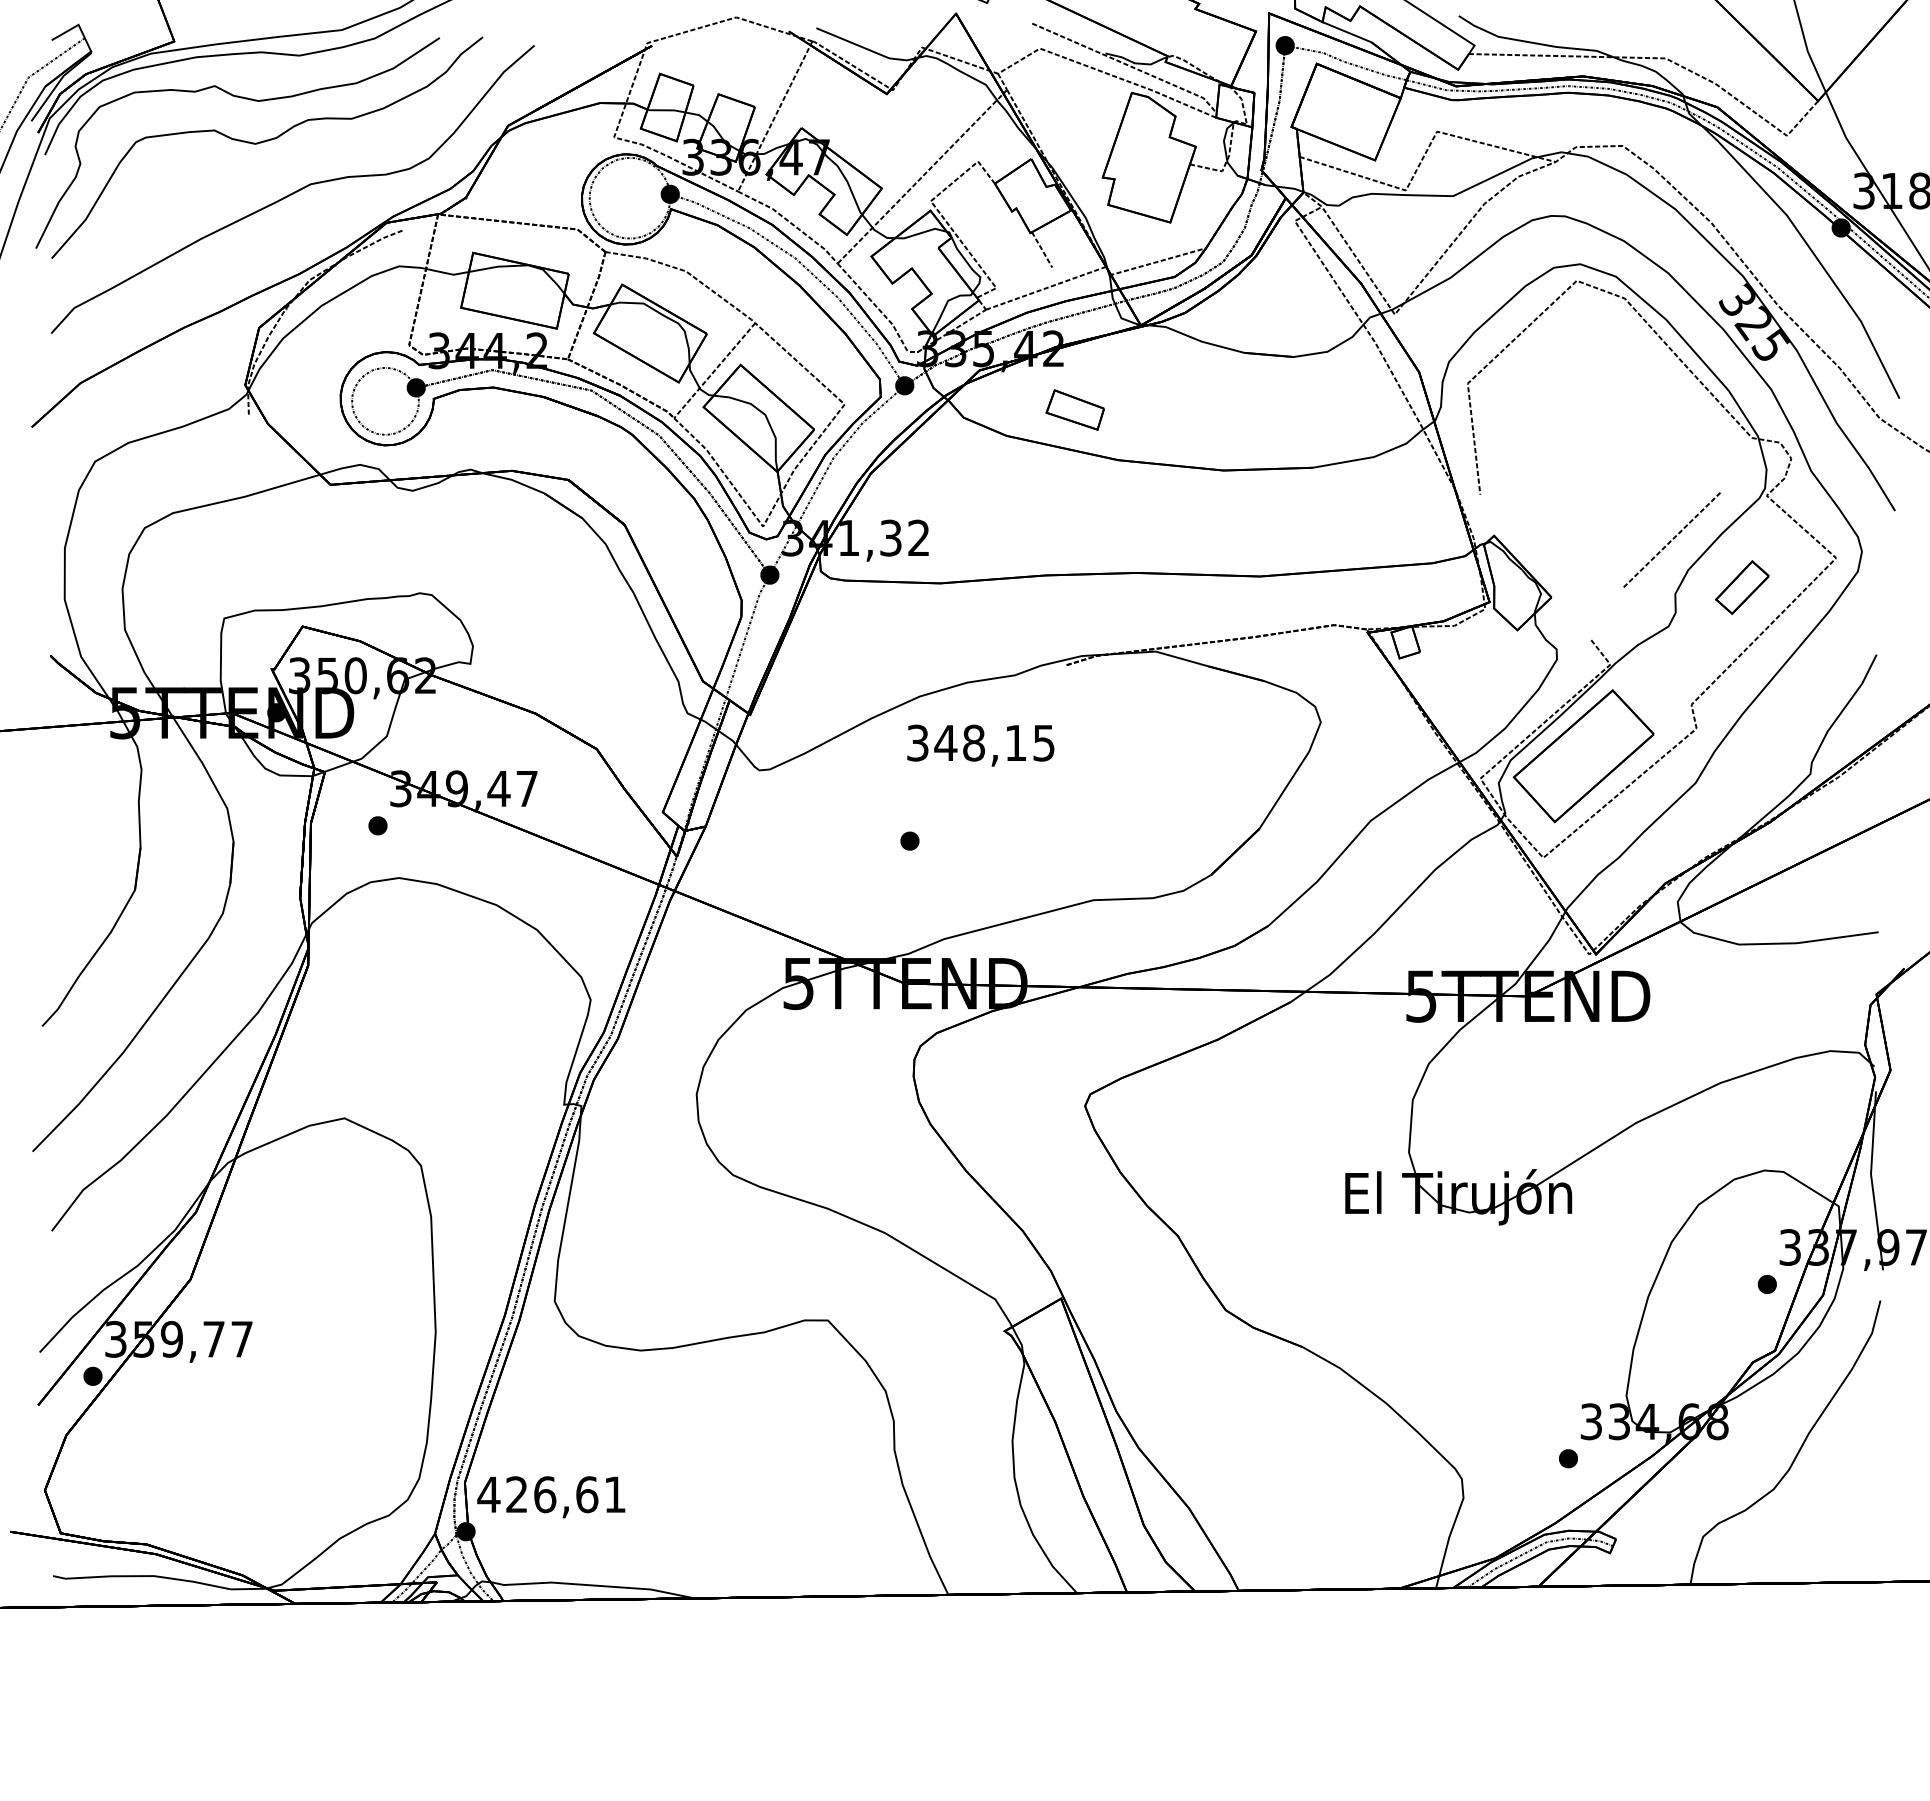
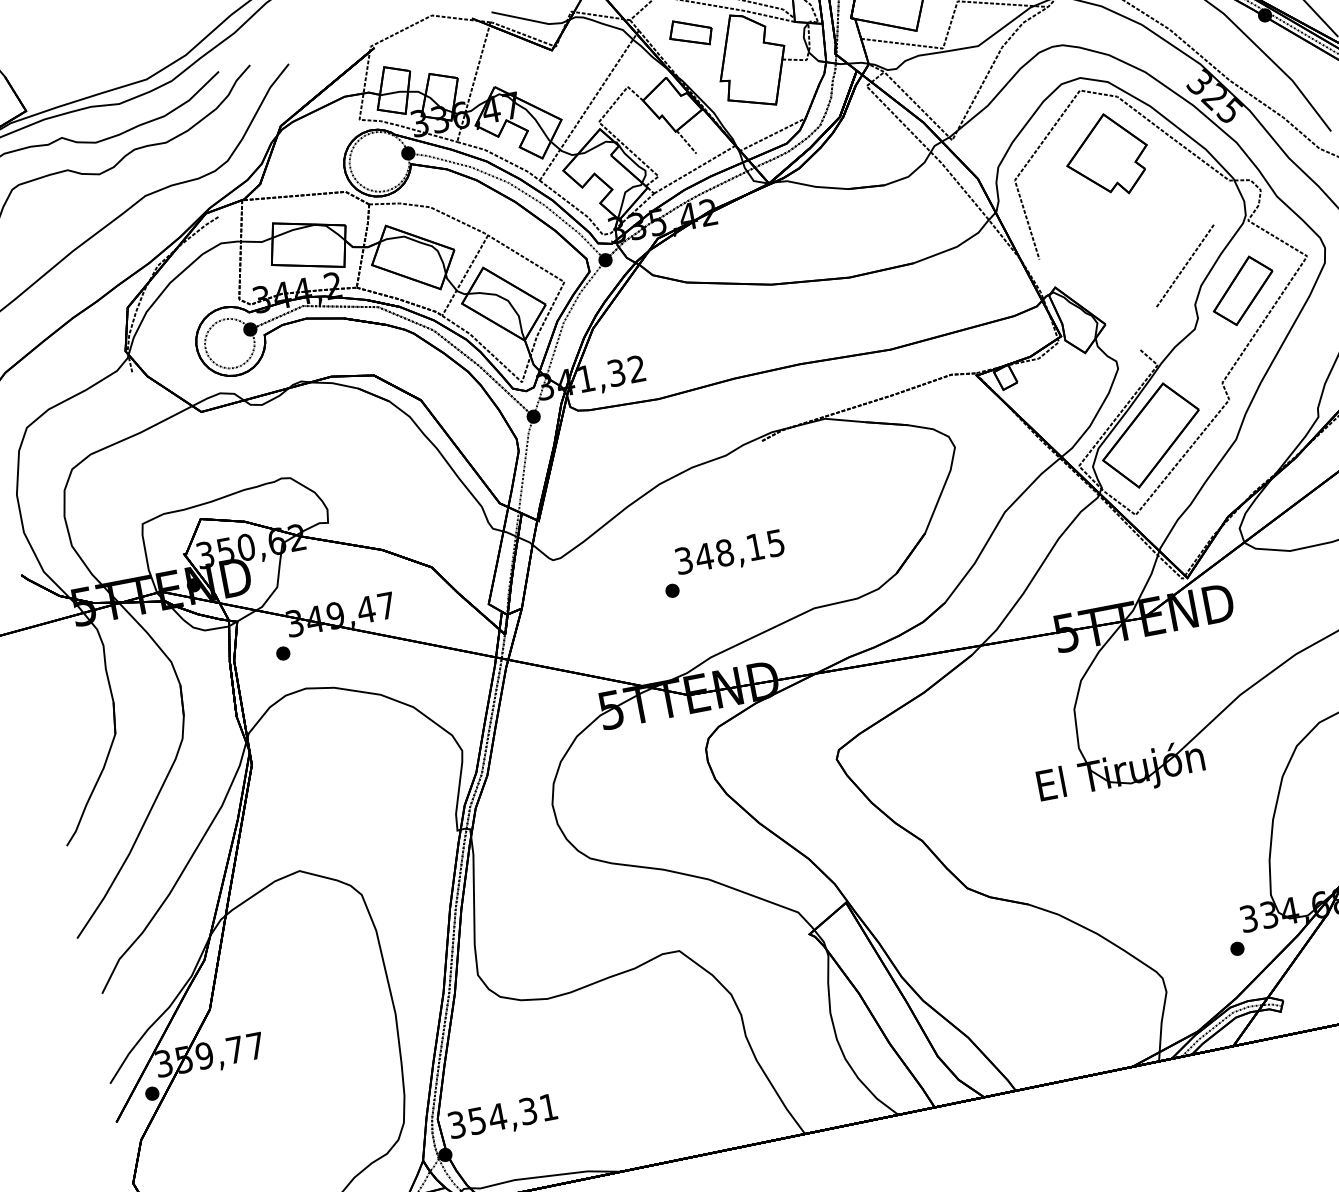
part: (1595, 373) -> (1106, 155), added
part: (1074, 409) -> (690, 32), moved
part: (1742, 587) -> (1243, 290), size x1.67
text: (980, 745) -> (729, 553), moved
text: (537, 1494) -> (492, 1117), 426,61 -> 354,31

